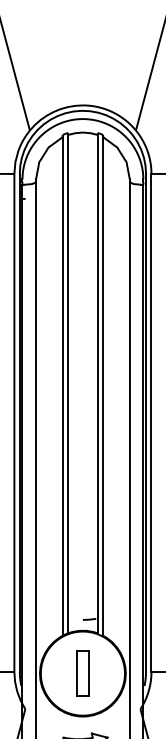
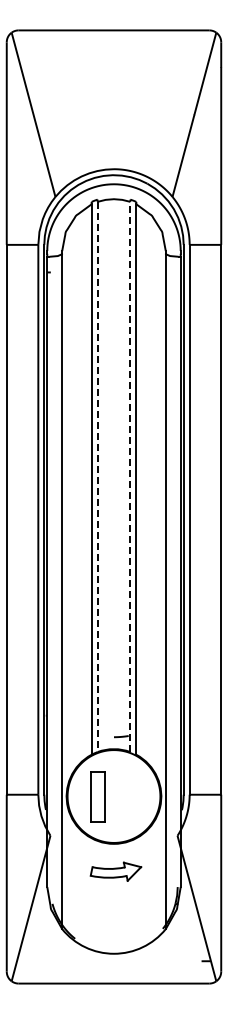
line: (97, 383) -> (130, 476), solid -> dashed
line: (67, 384) -> (97, 477), solid -> dashed
part: (82, 672) -> (97, 796), moved

